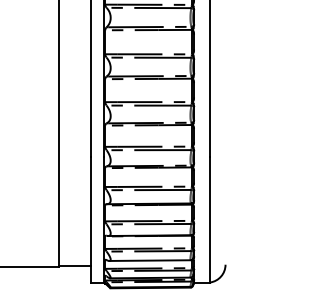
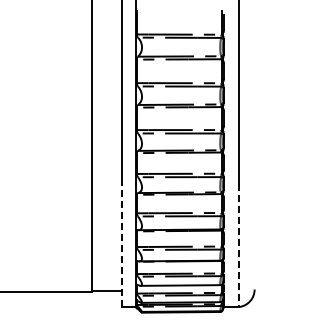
line: (90, 219) -> (122, 245), solid -> dashed
line: (210, 219) -> (239, 245), solid -> dashed

